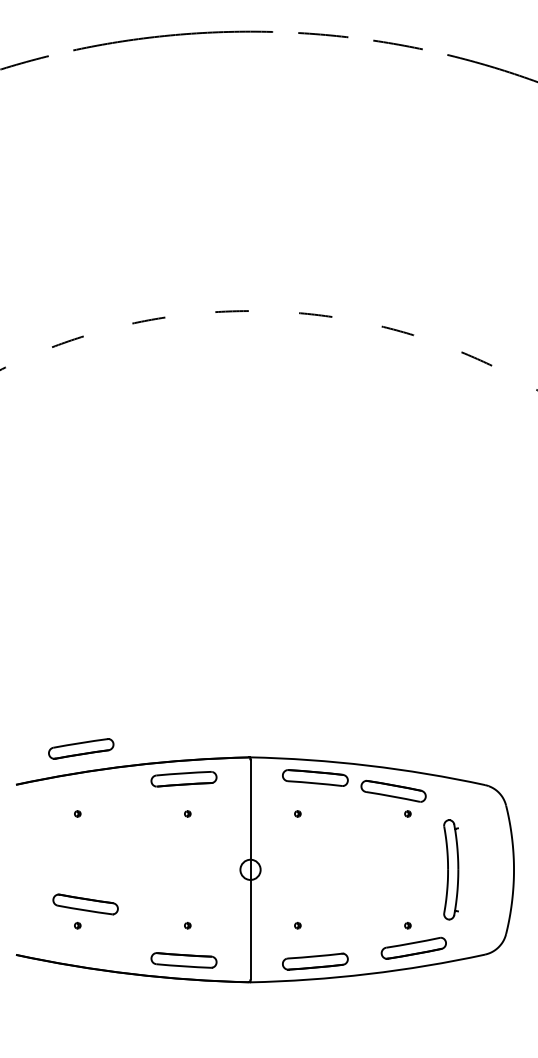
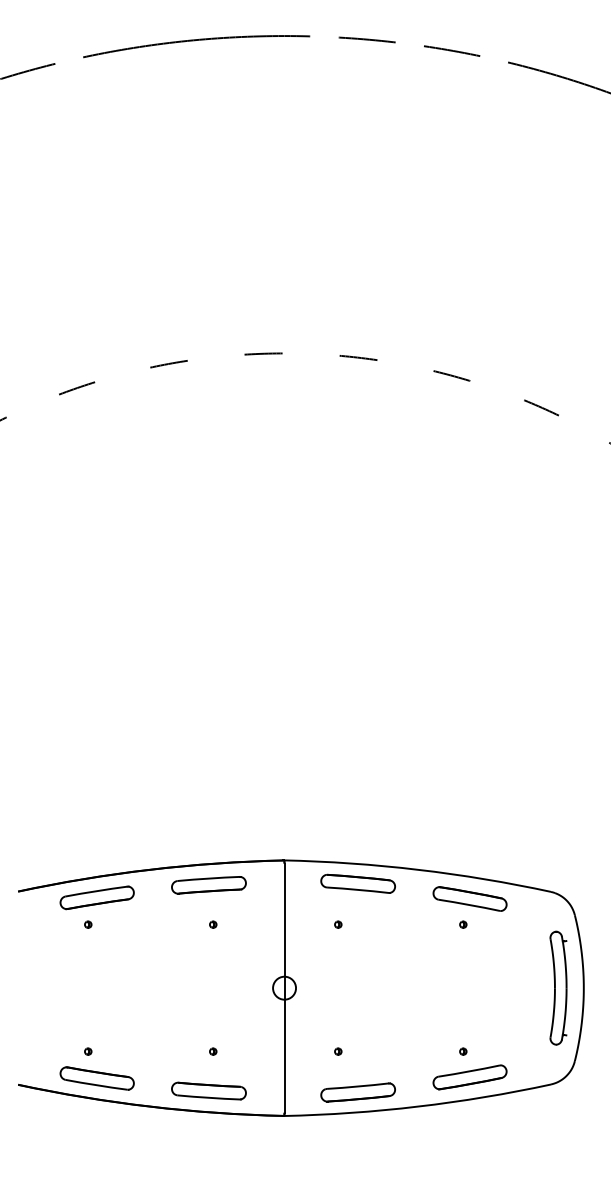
part: (80, 748) -> (96, 897), moved
part: (393, 790) -> (469, 898), moved
part: (451, 869) -> (558, 987), moved
part: (85, 904) -> (96, 1078), moved

